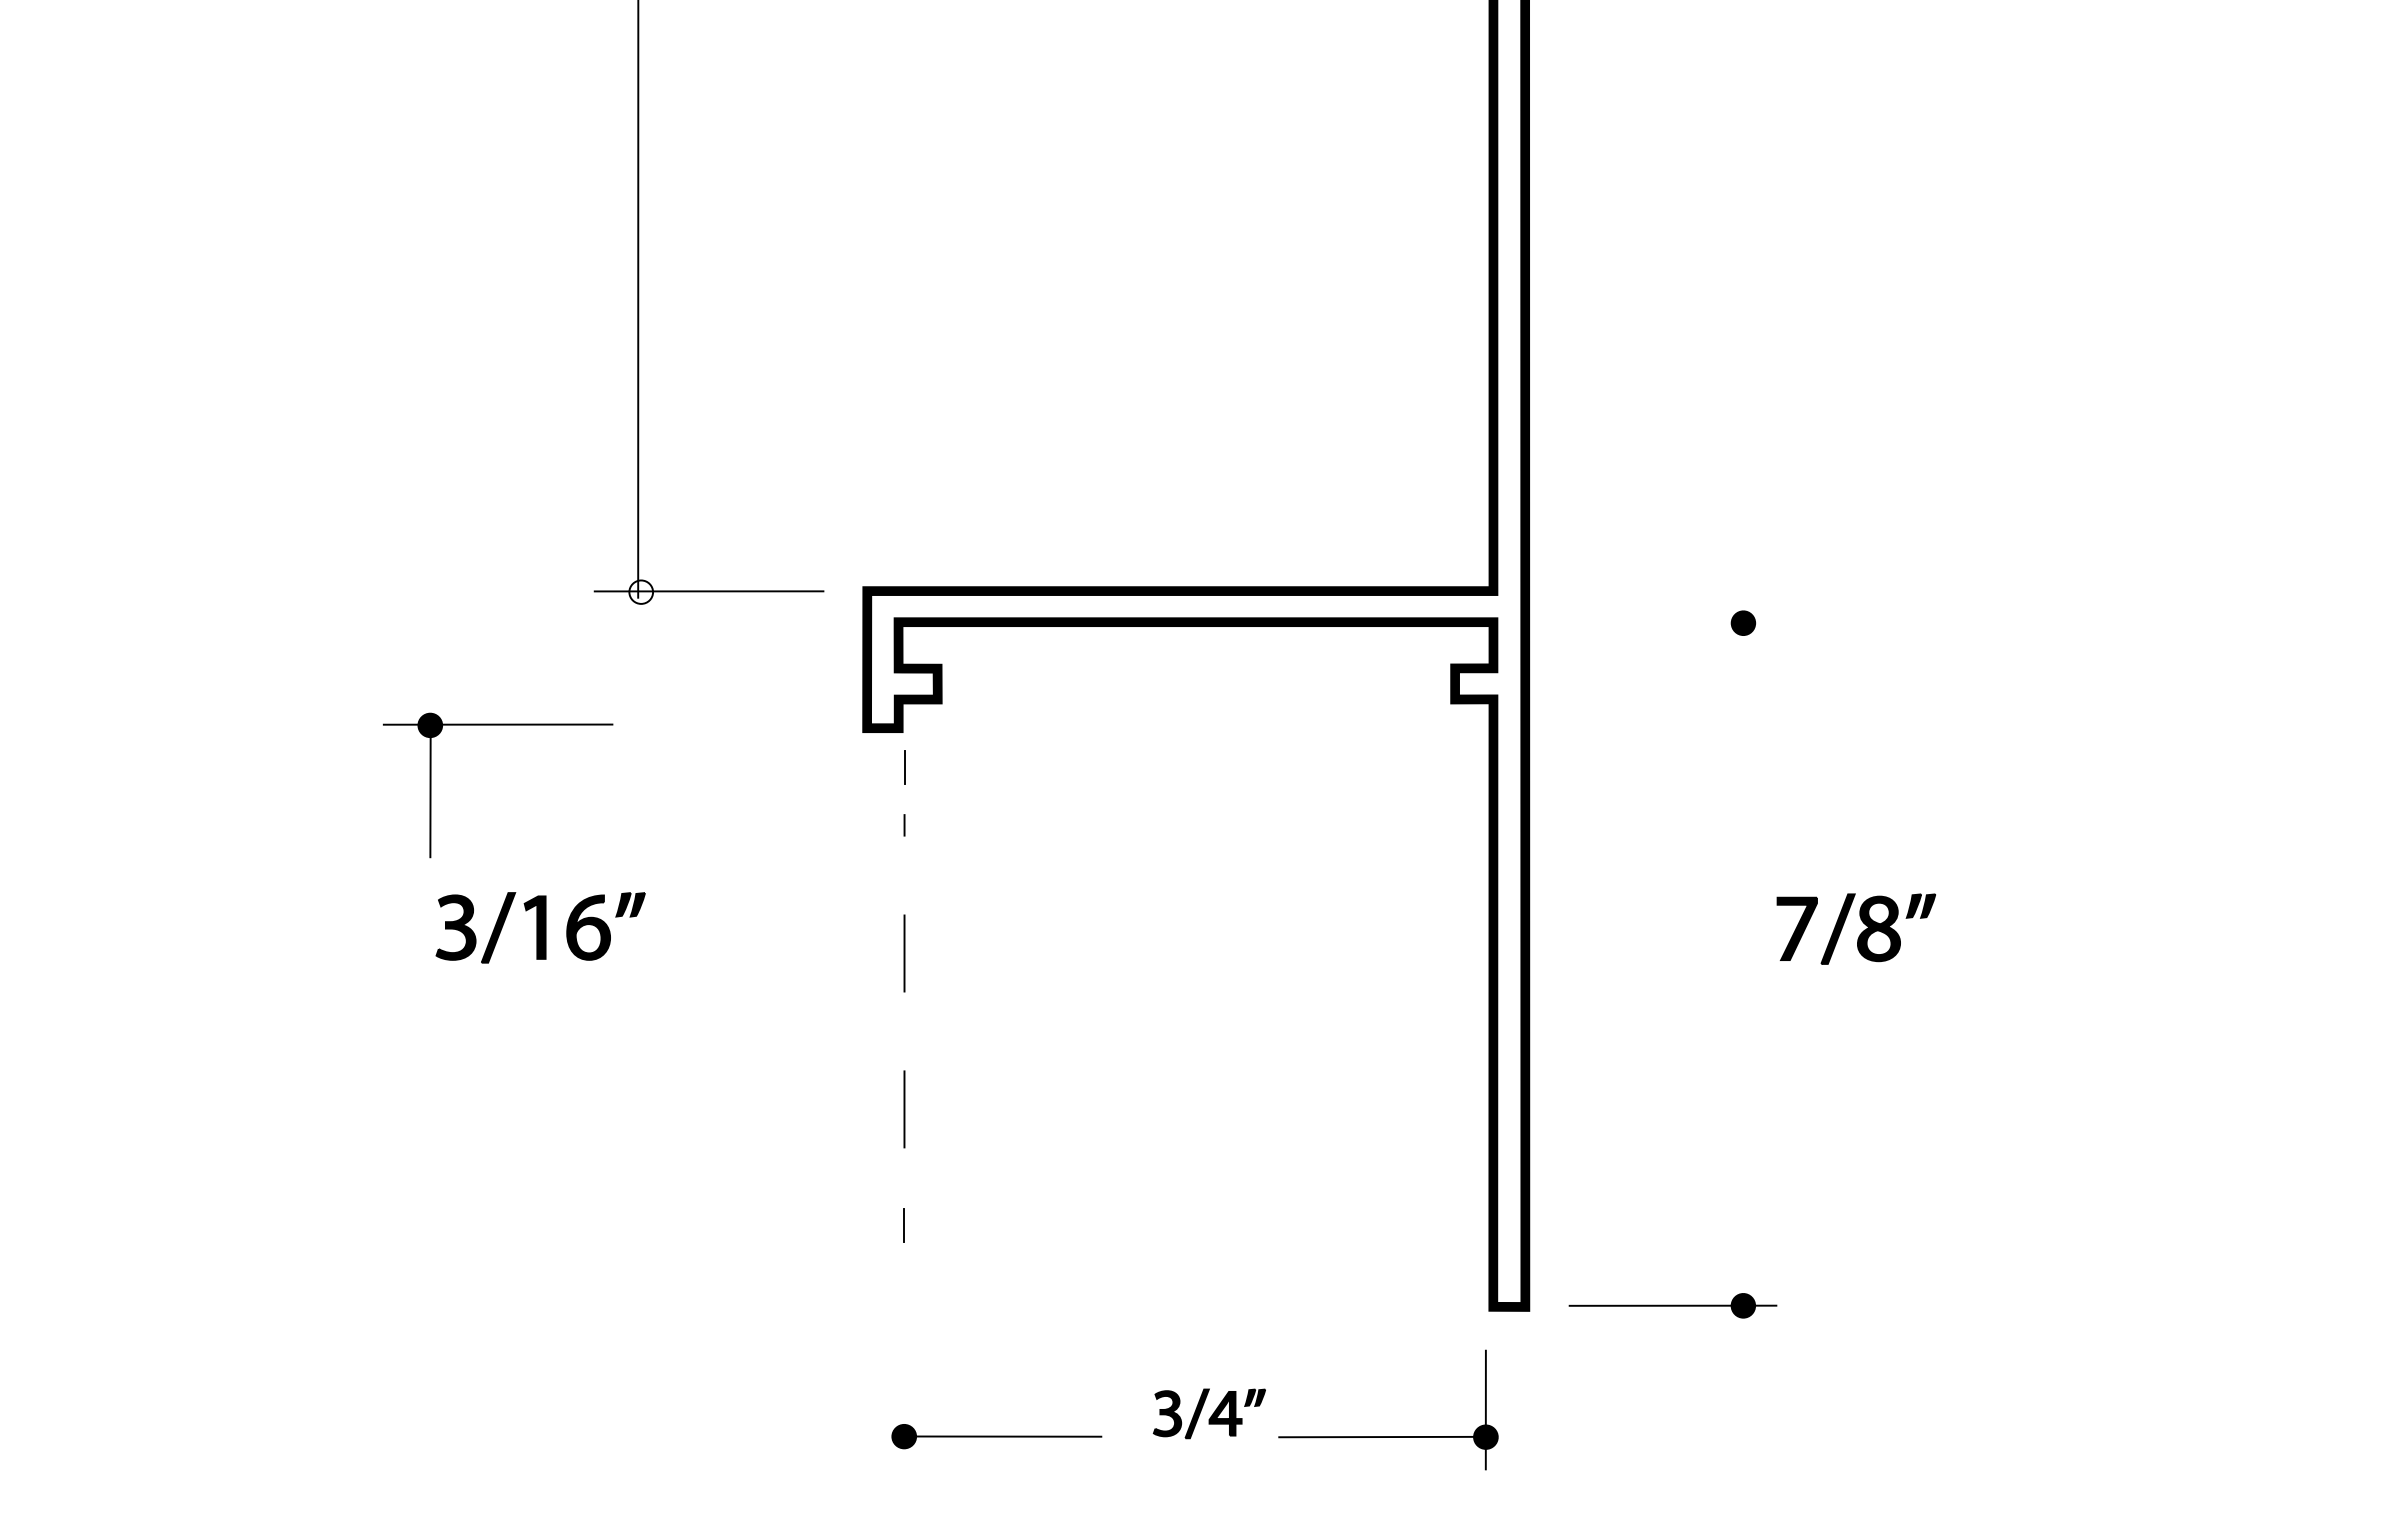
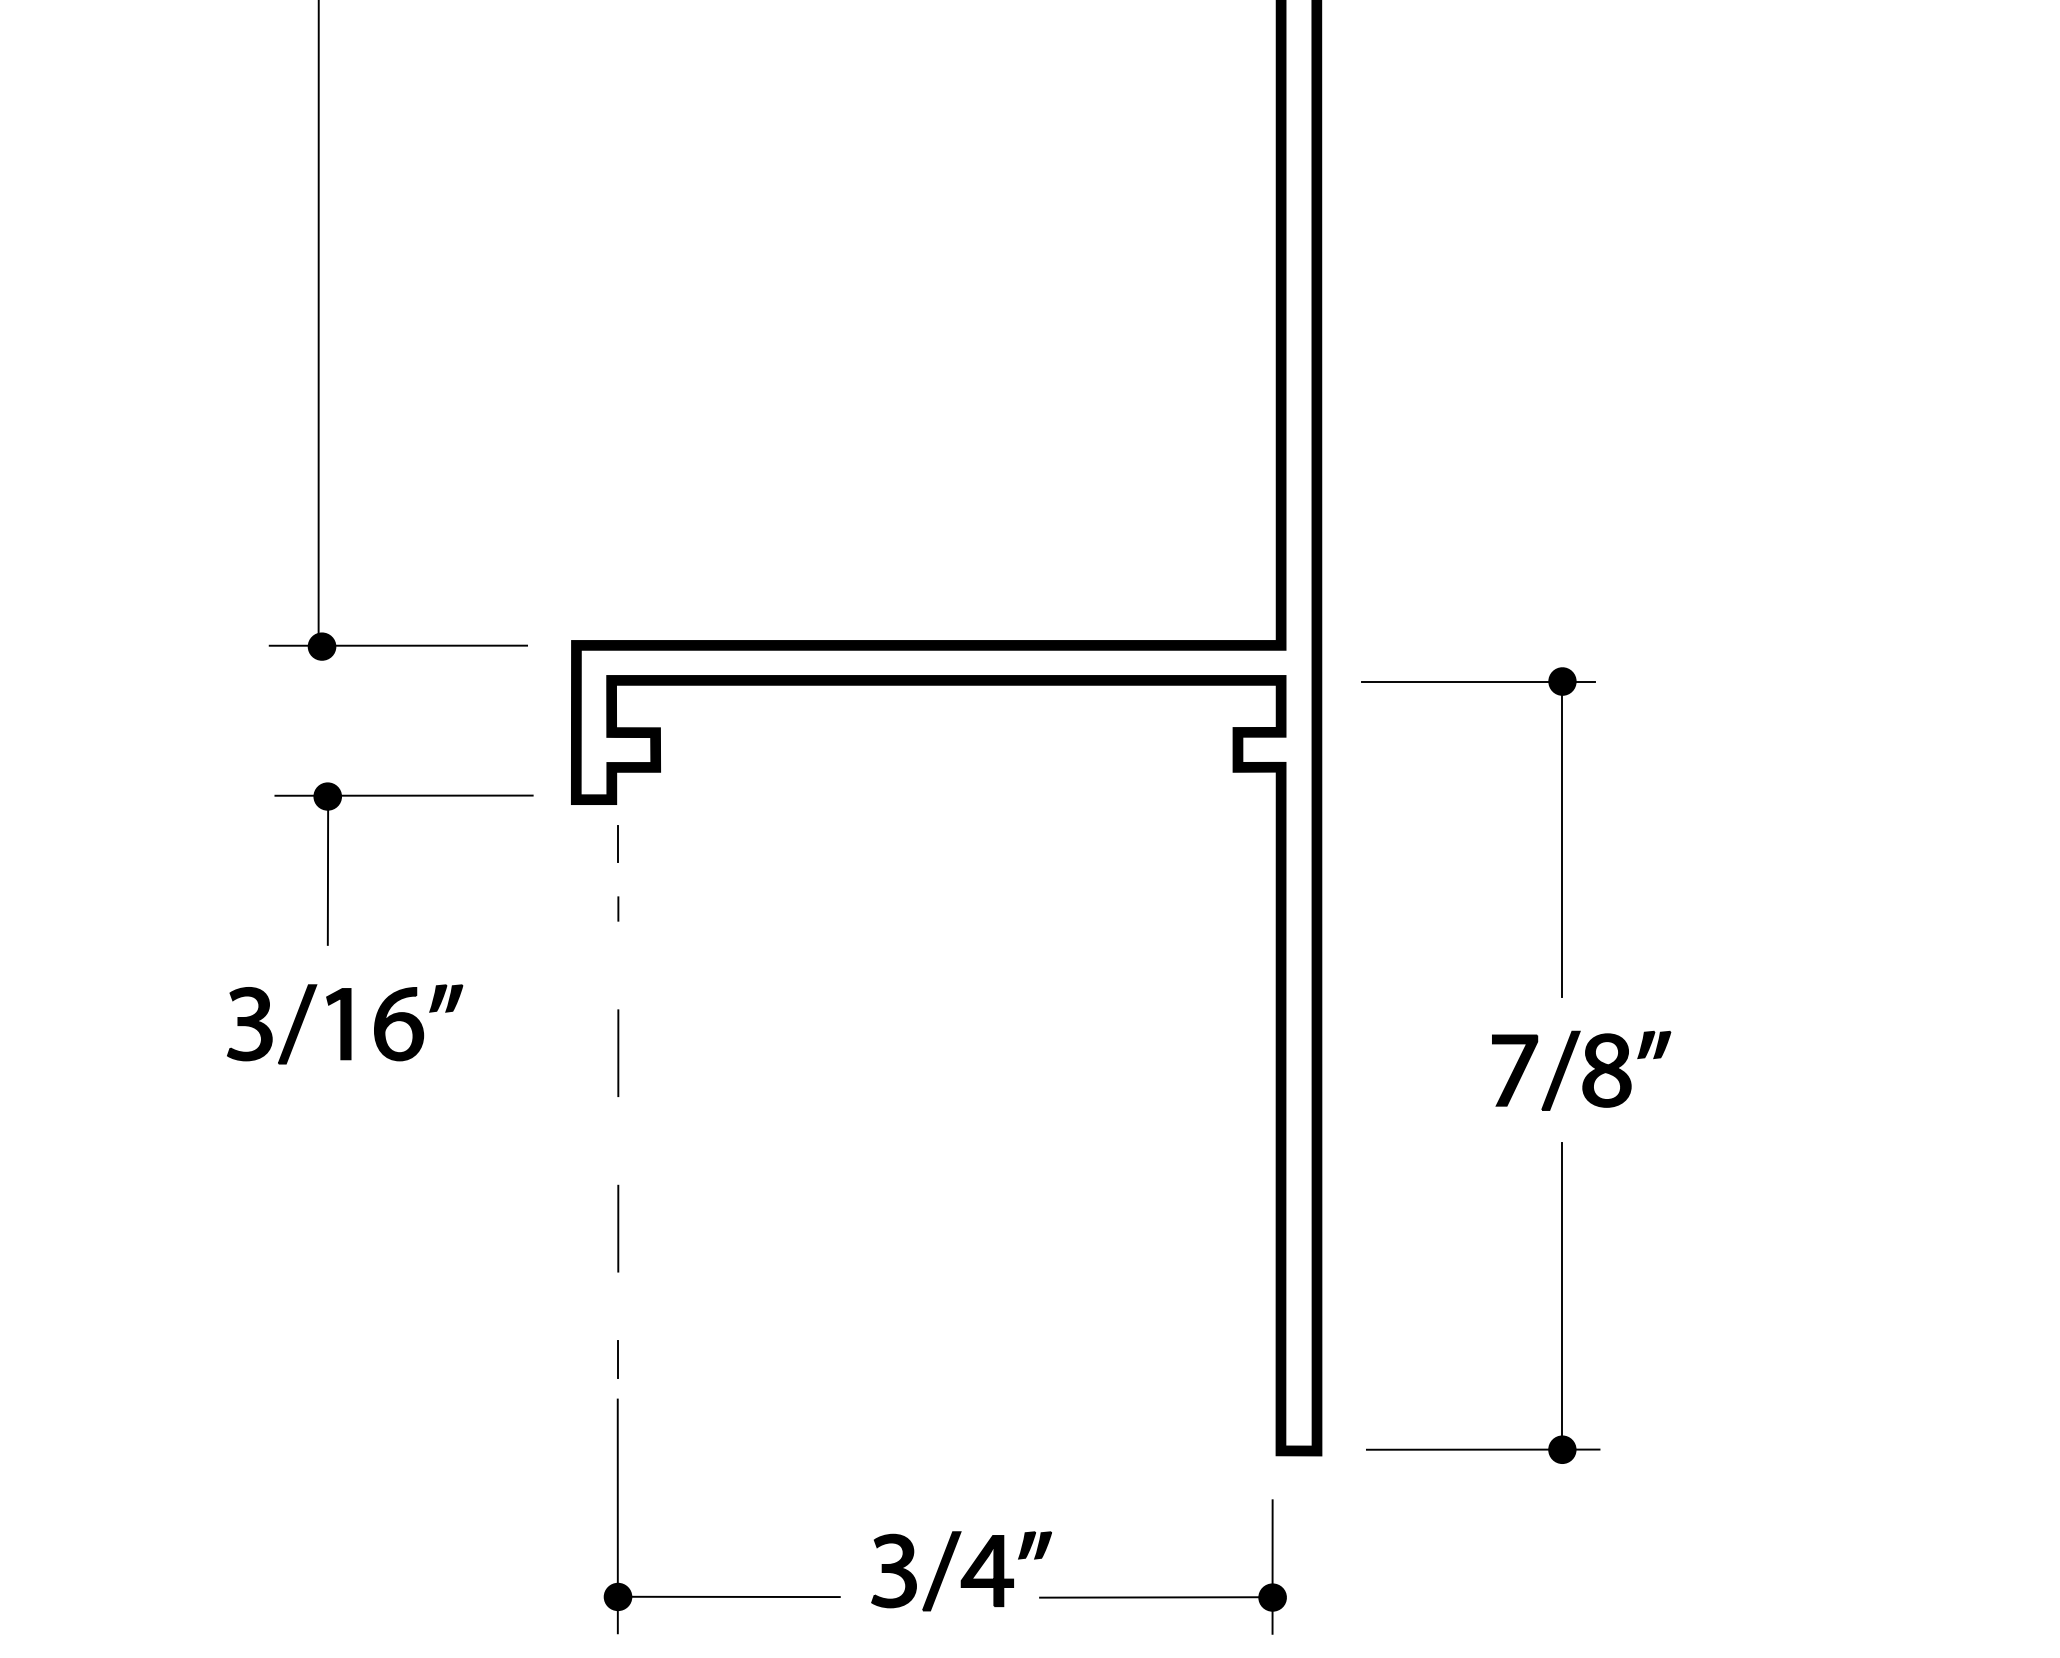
fill: (641, 591) -> (322, 645), added
line: (1668, 623) -> (1478, 681), added
part: (498, 725) -> (404, 796), moved
line: (1743, 766) -> (1562, 842), added
part: (540, 927) -> (344, 1023), moved
part: (1860, 933) -> (1586, 1075), moved
line: (1743, 1166) -> (1562, 1292), added
line: (904, 1364) -> (618, 1515), added
part: (1209, 1413) -> (961, 1570), size x1.43

